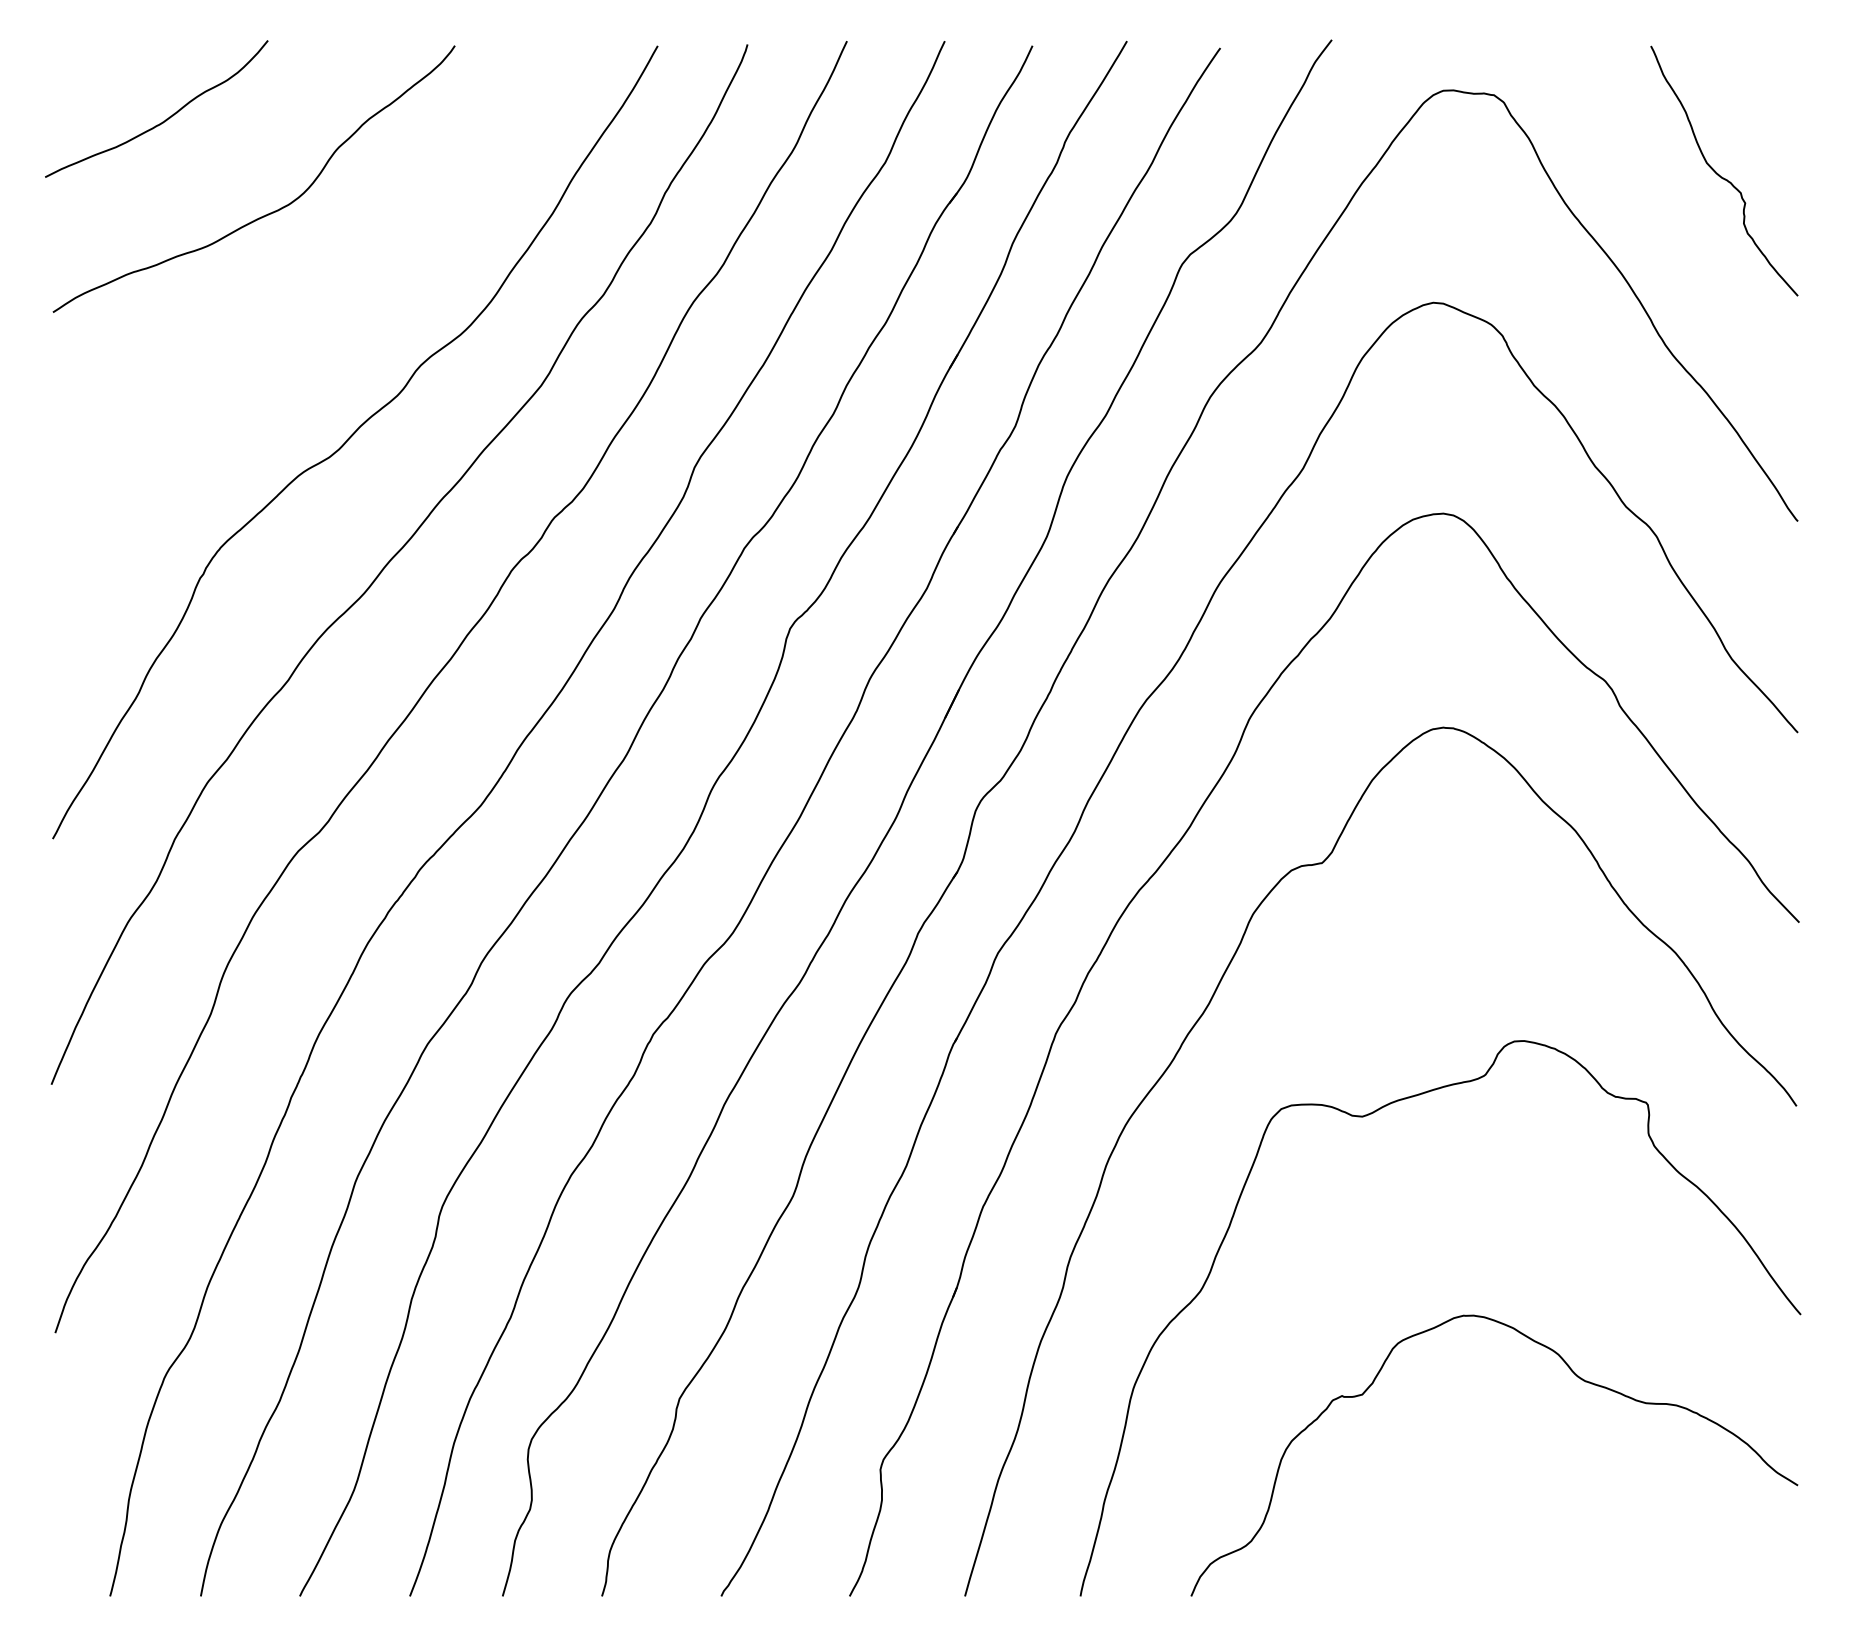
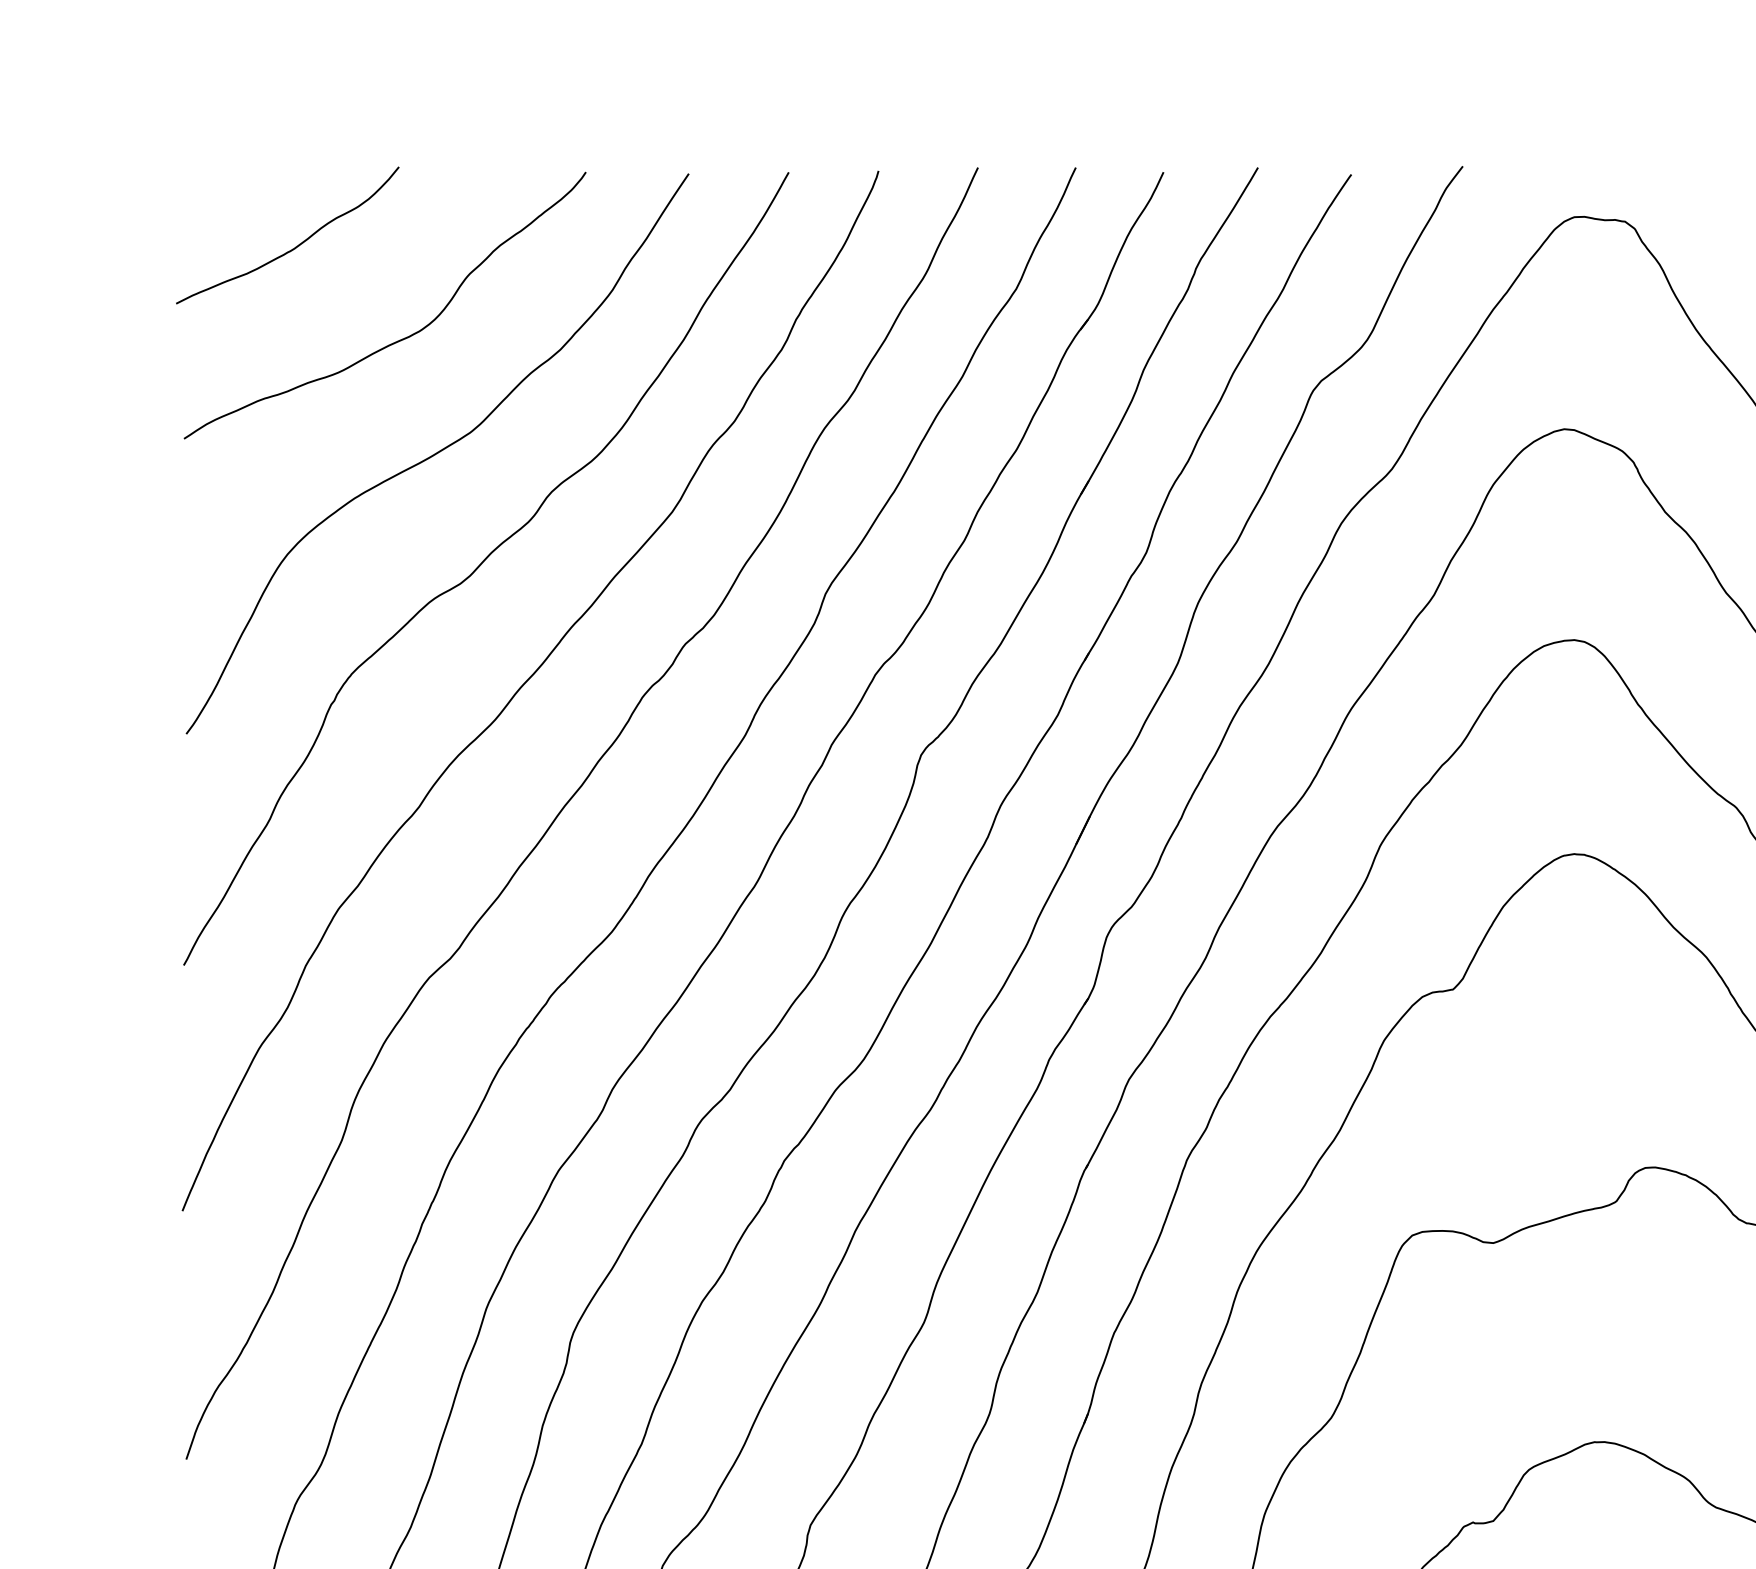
curve: (306, 327) -> (437, 453), added

